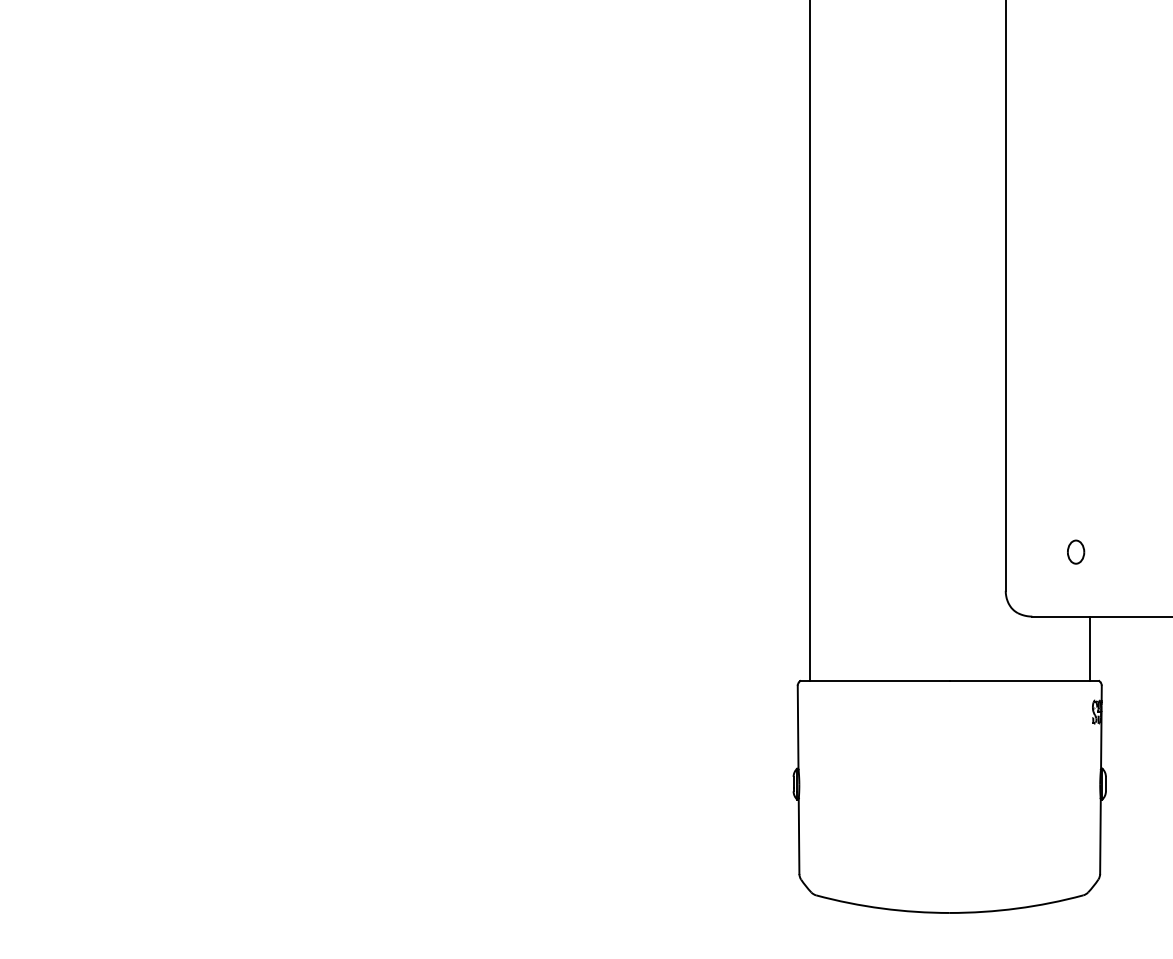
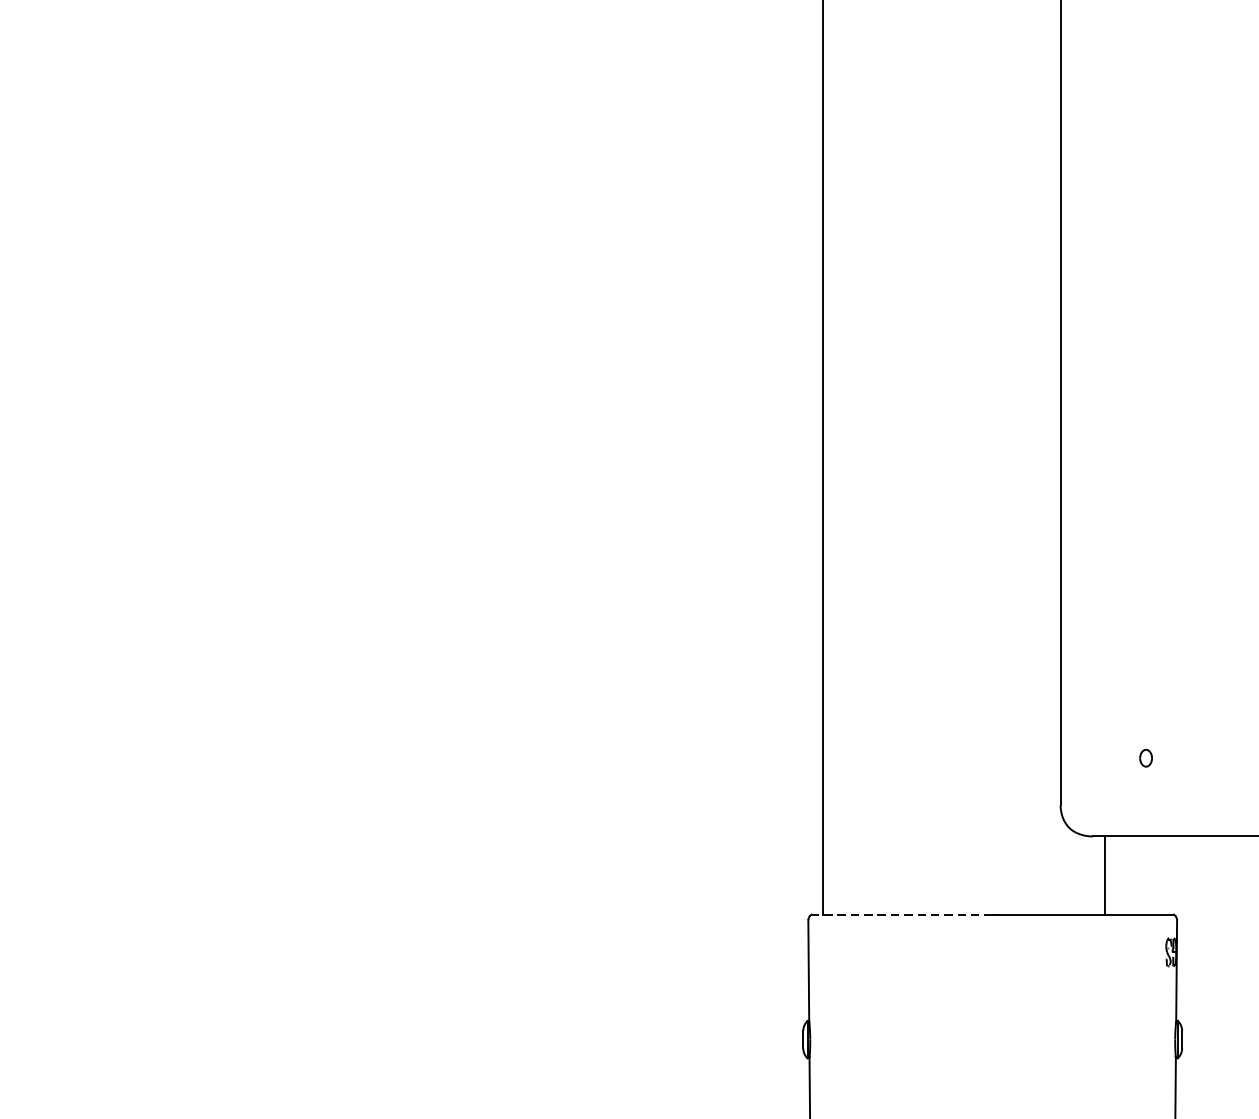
part: (1076, 551) -> (1146, 757), size x0.6
line: (1089, 648) -> (1105, 875), moved
line: (875, 681) -> (902, 915), solid -> dashed

